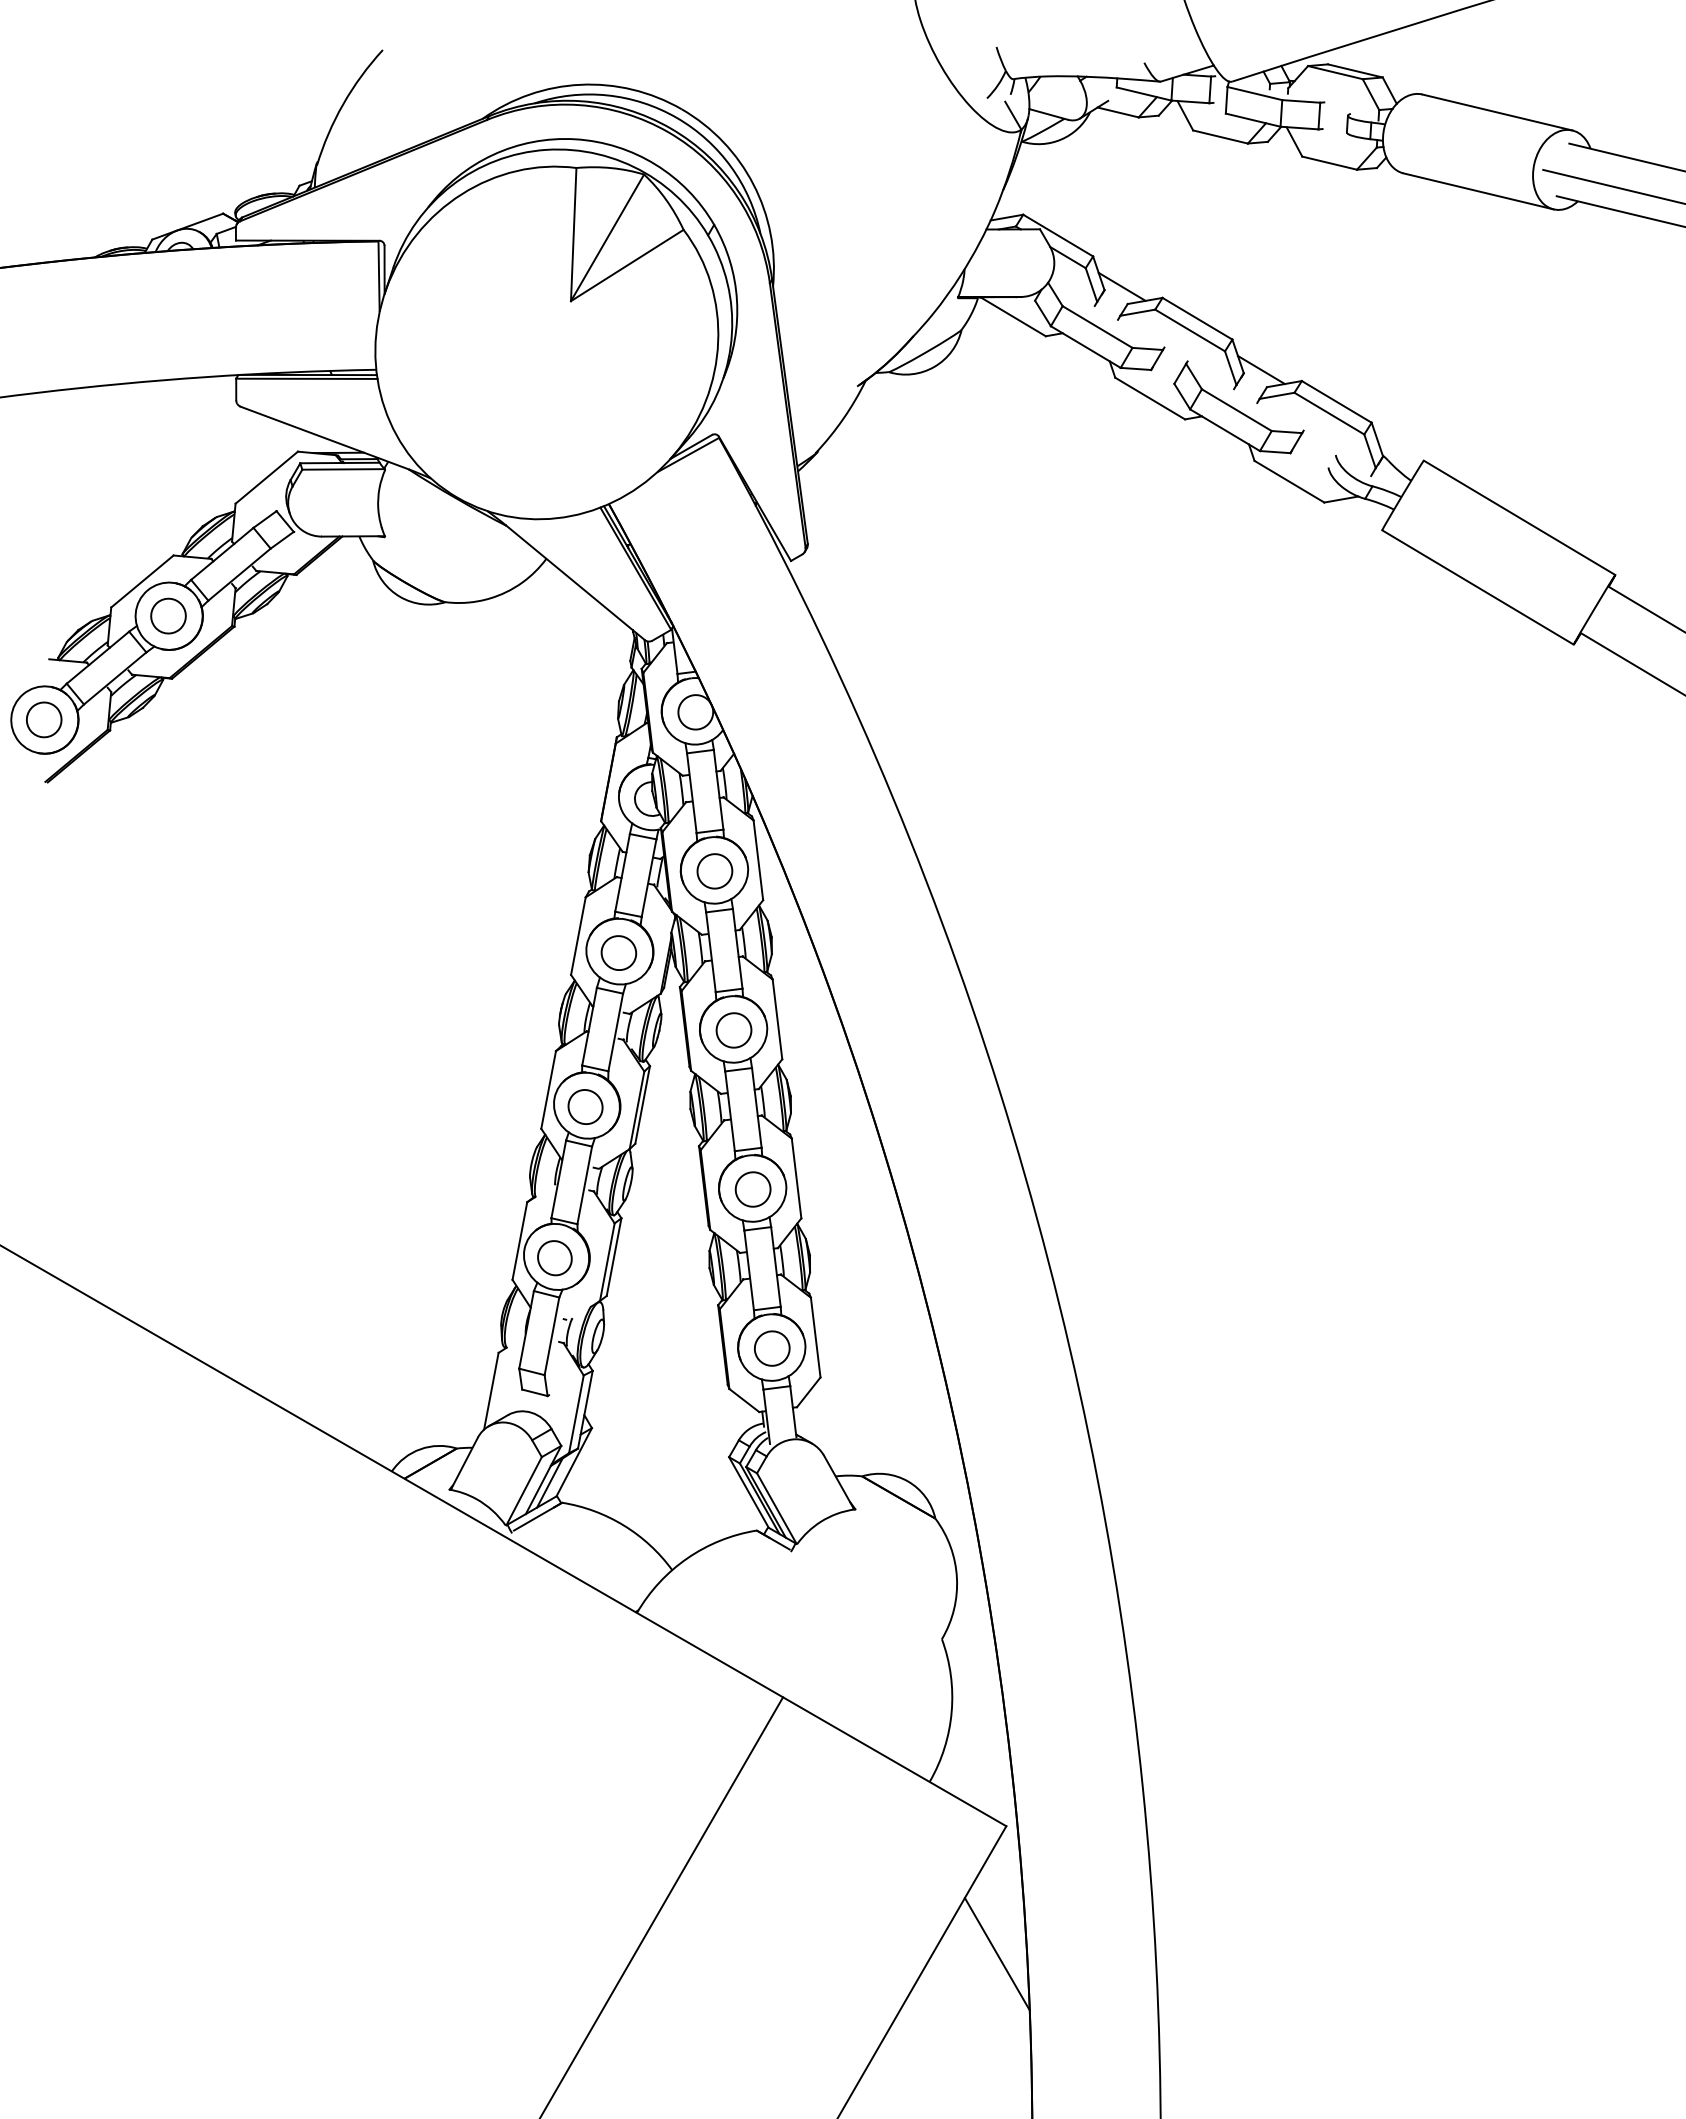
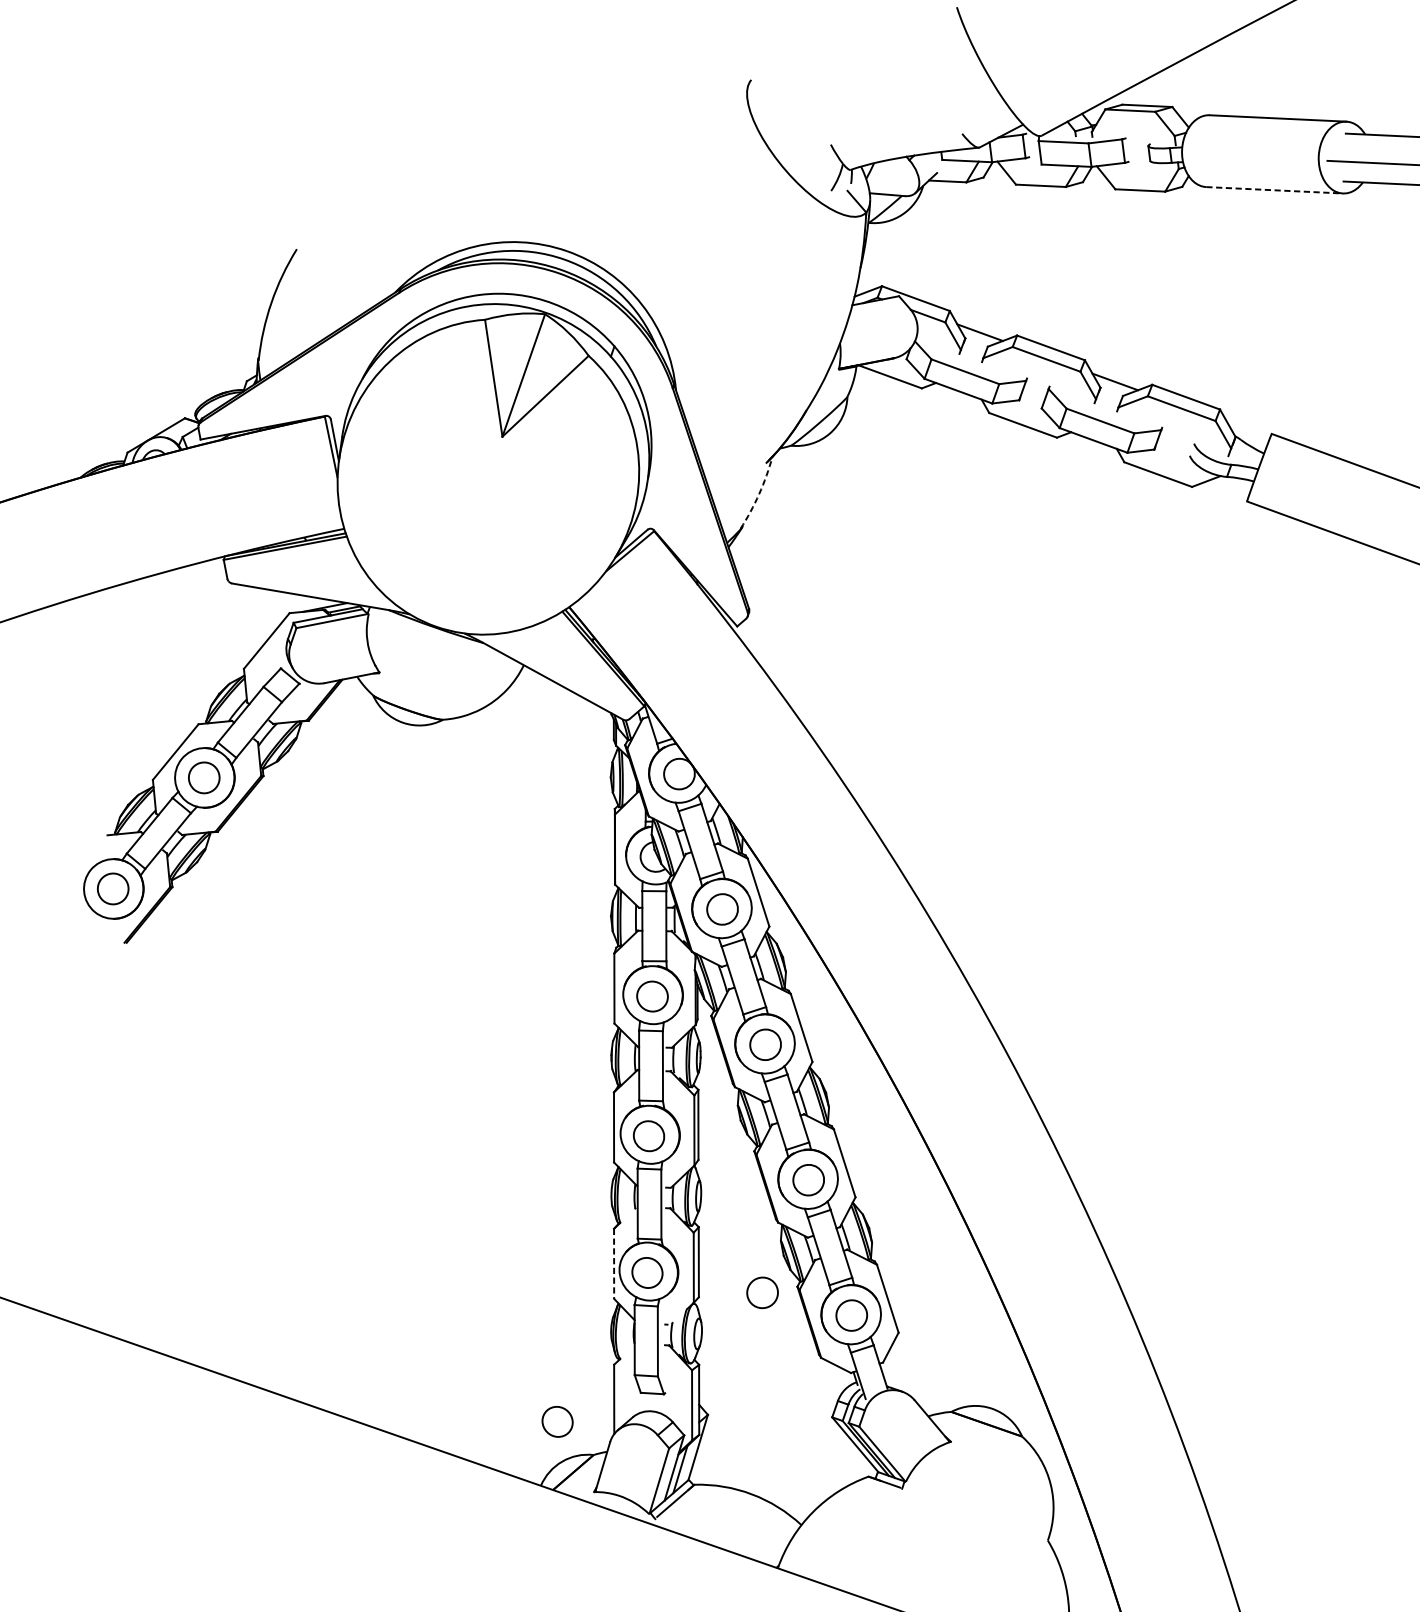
line: (1479, 191) -> (1275, 190), solid -> dashed
arc: (843, 418) -> (759, 493), solid -> dashed
line: (519, 1241) -> (613, 1264), solid -> dashed
part: (678, 1304) -> (762, 1292), added
part: (423, 1404) -> (557, 1422), added

